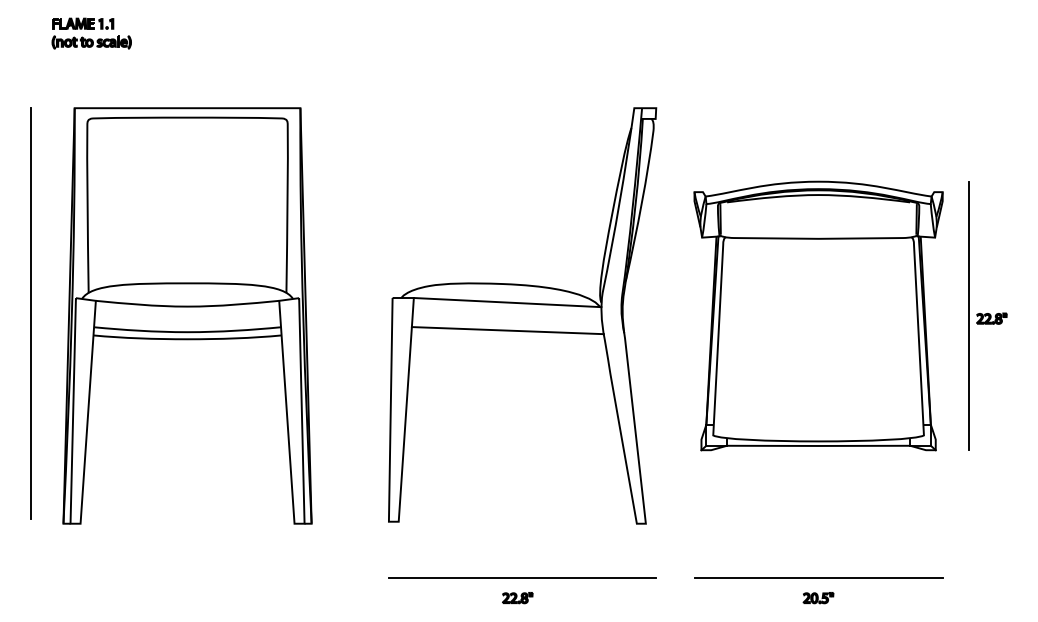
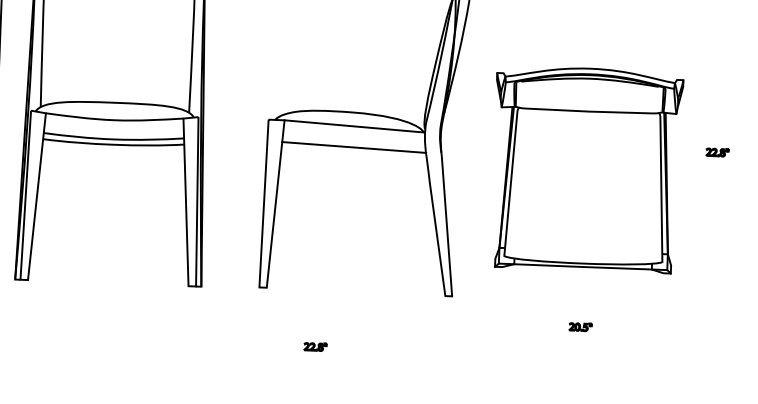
part: (818, 315) -> (586, 169), moved
line: (968, 315) -> (700, 149), removed
line: (522, 578) -> (357, 333), removed
line: (818, 578) -> (580, 342), removed
part: (517, 598) -> (315, 347), moved
part: (818, 598) -> (580, 327), moved

